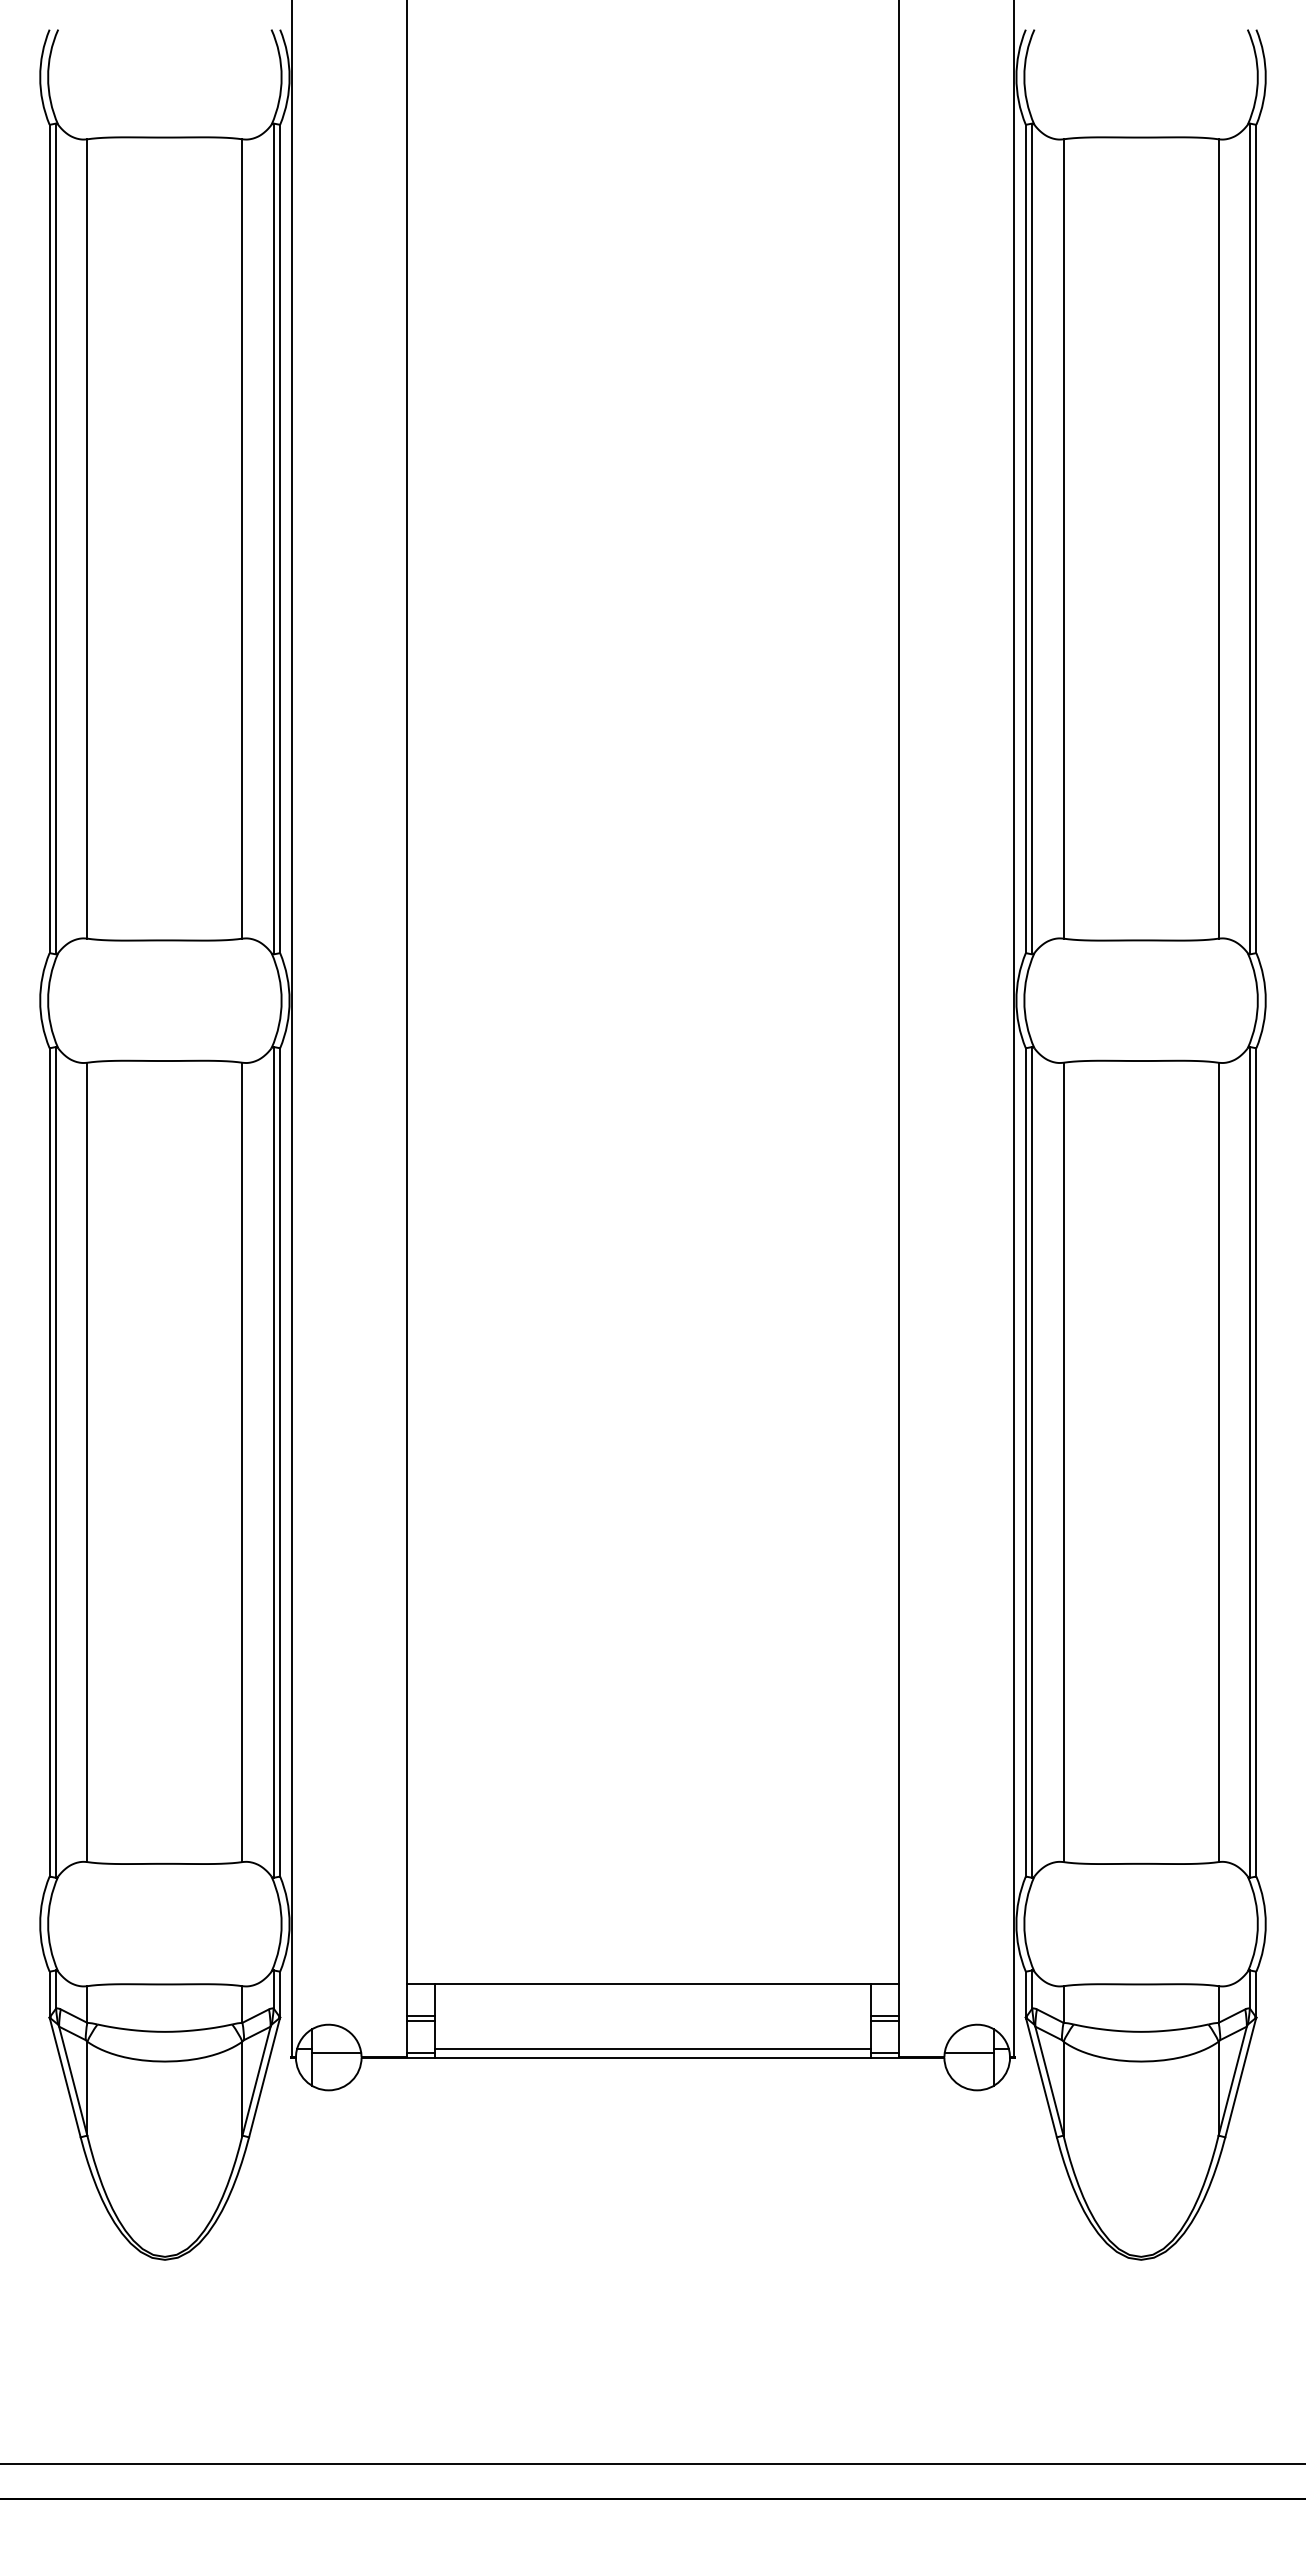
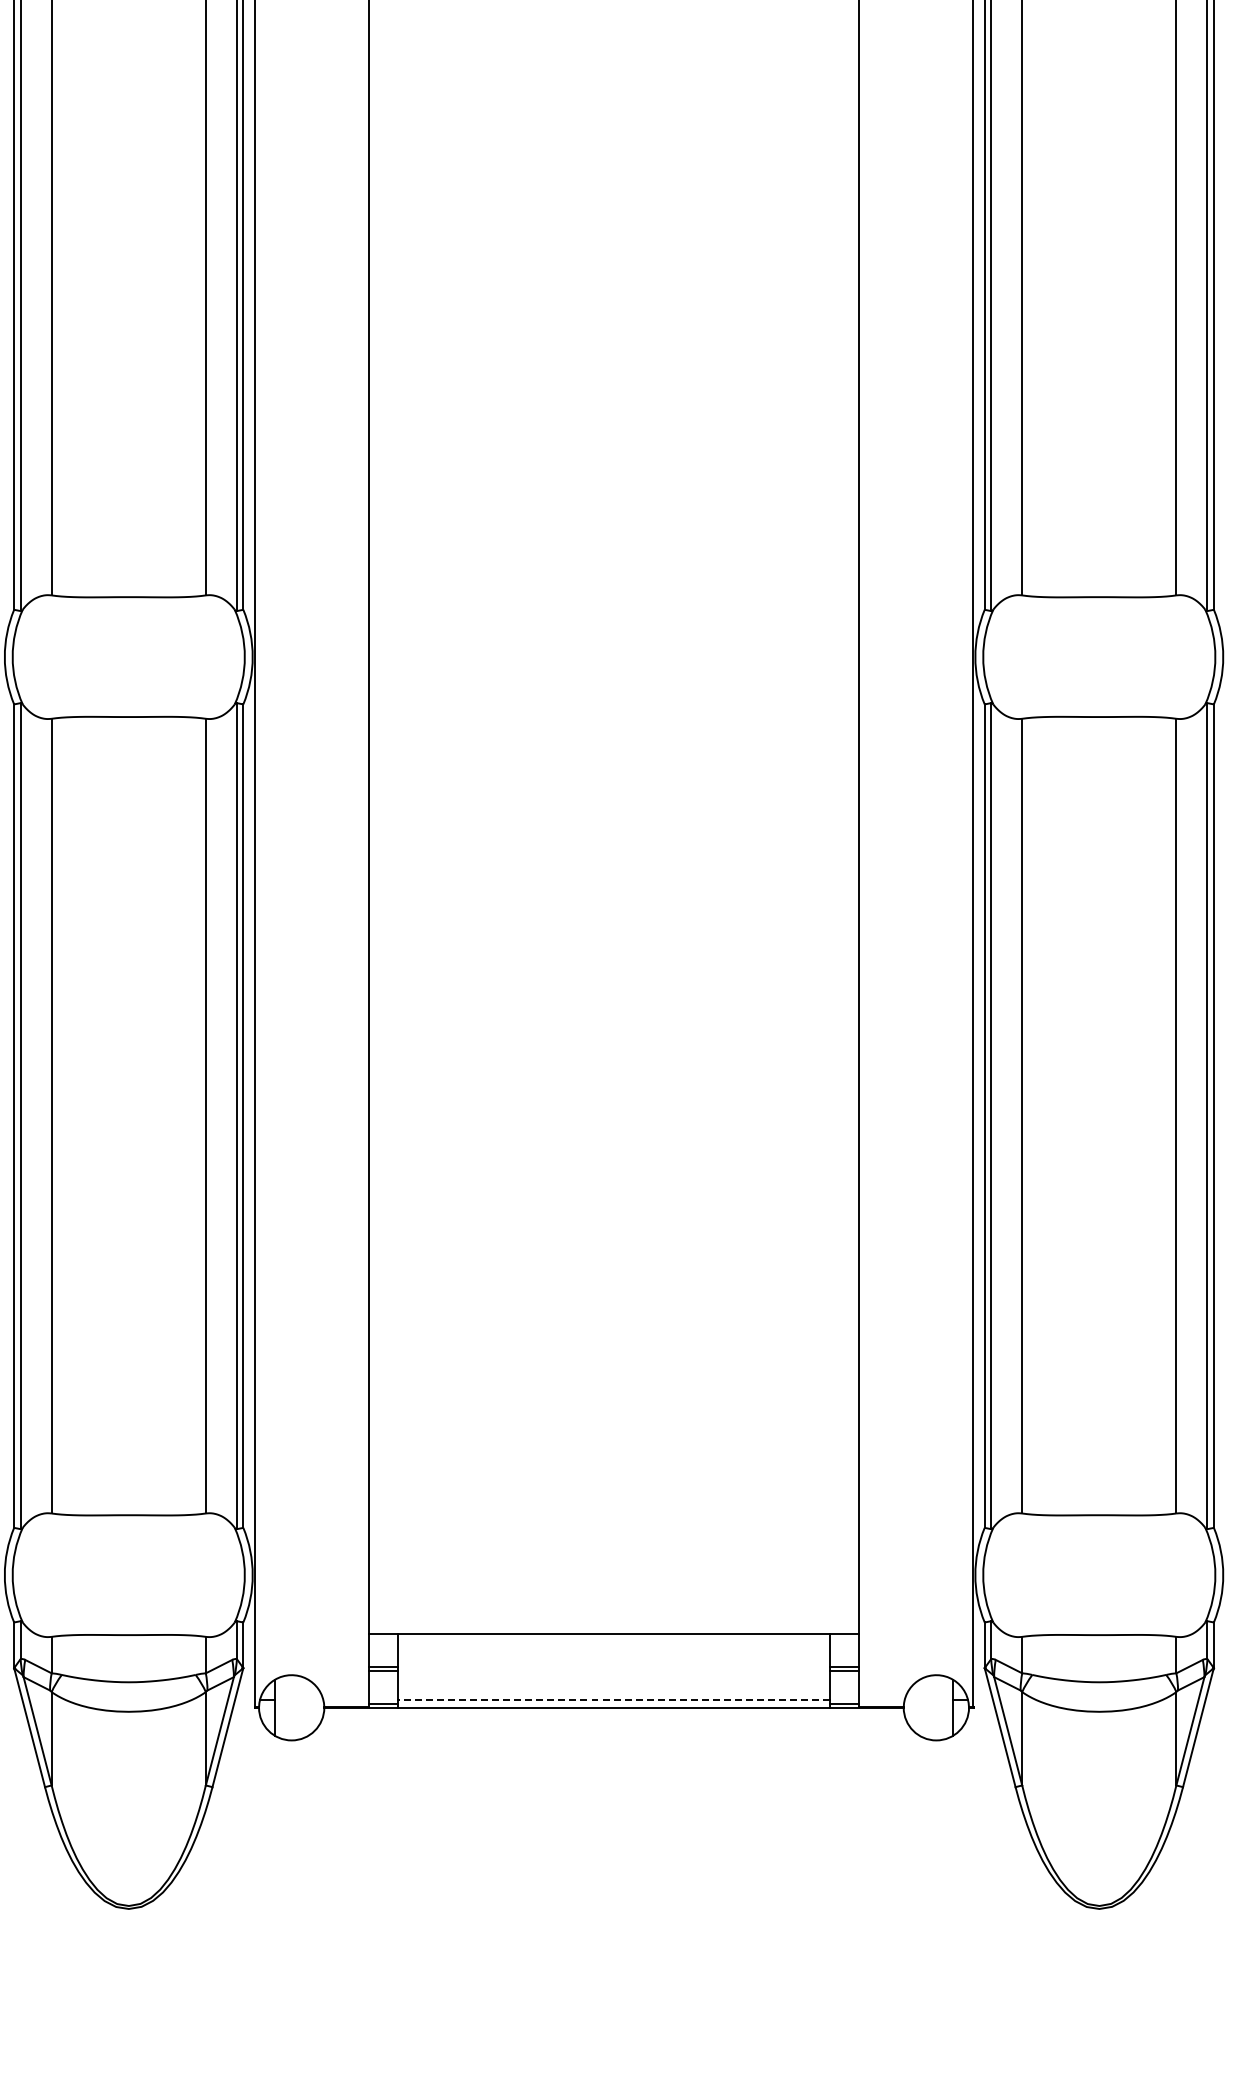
line: (653, 2049) -> (614, 1699), solid -> dashed
line: (336, 2053) -> (299, 1703), removed
line: (968, 2053) -> (927, 1703), removed

